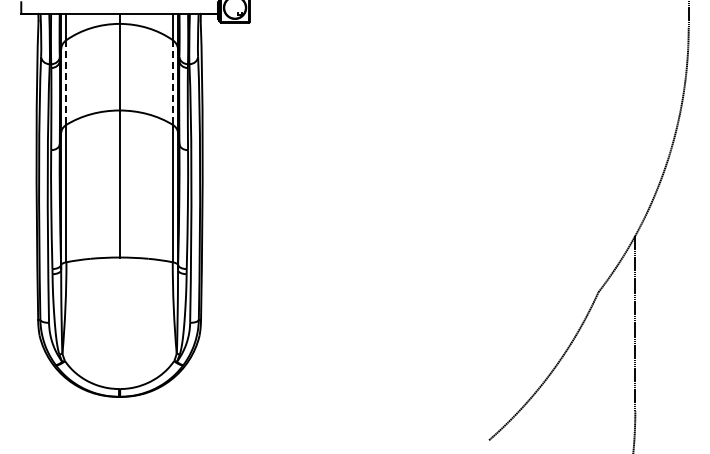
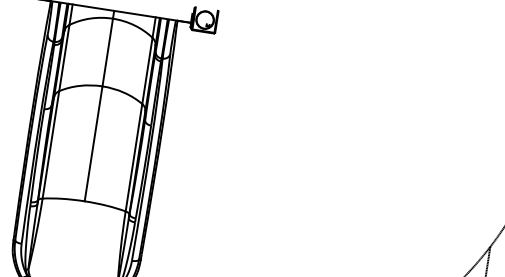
line: (66, 83) -> (64, 58), dashed -> solid
line: (172, 83) -> (147, 71), dashed -> solid

